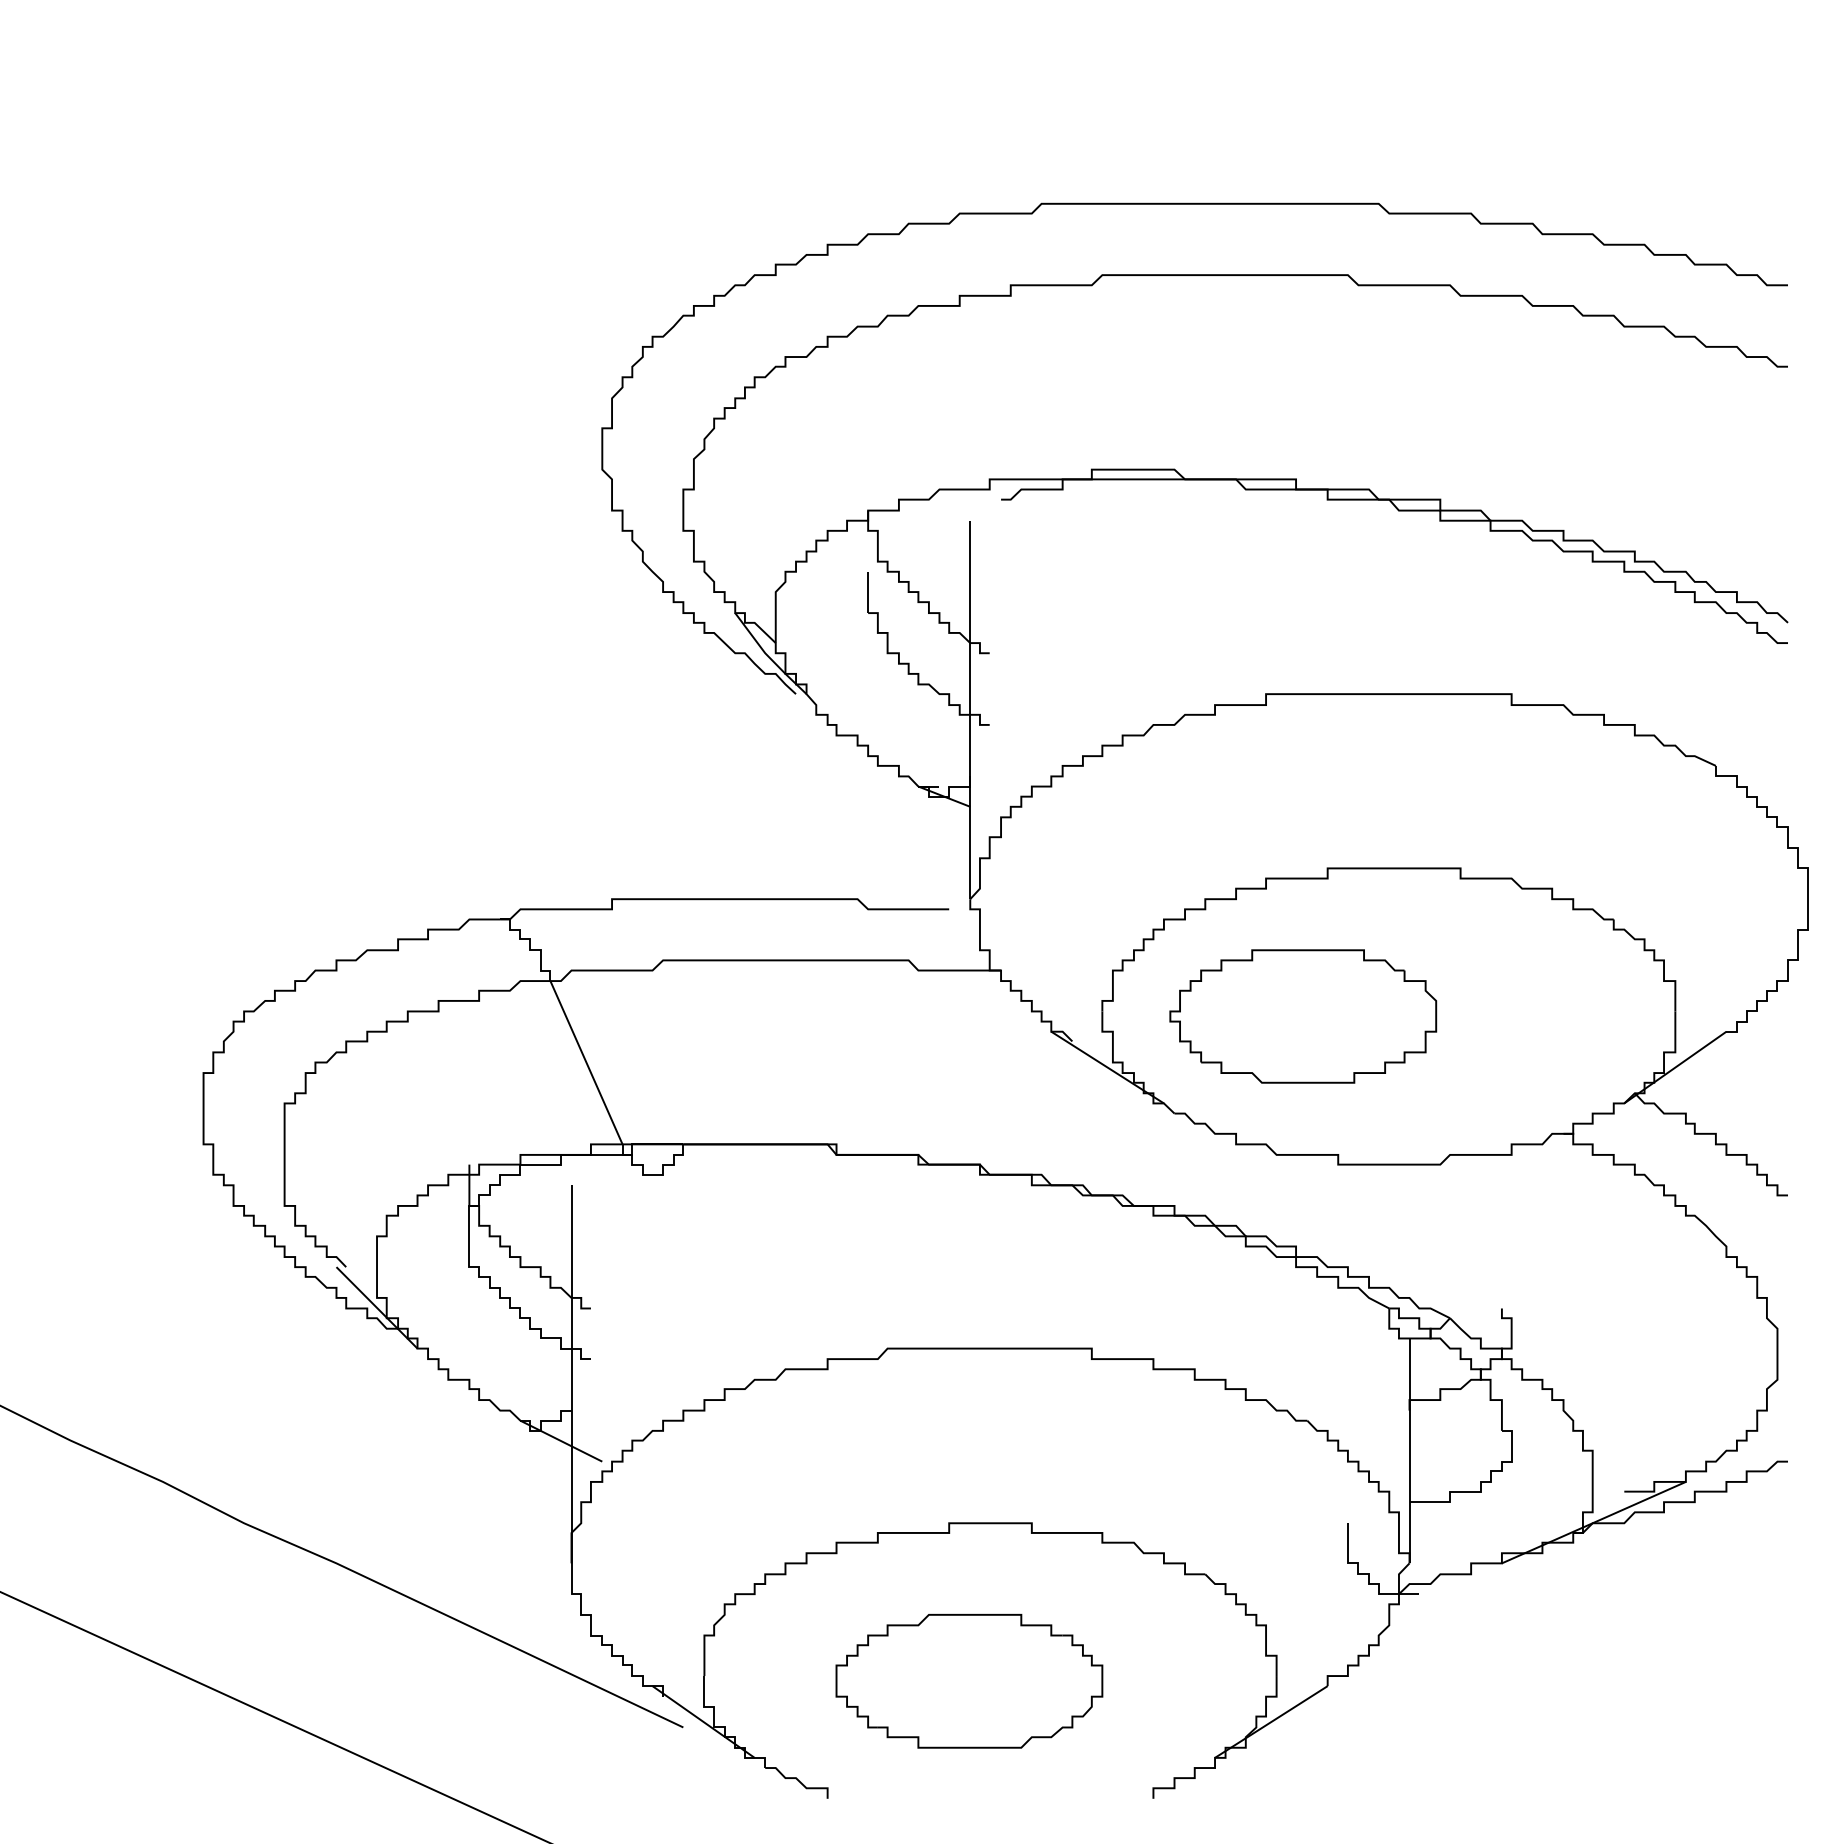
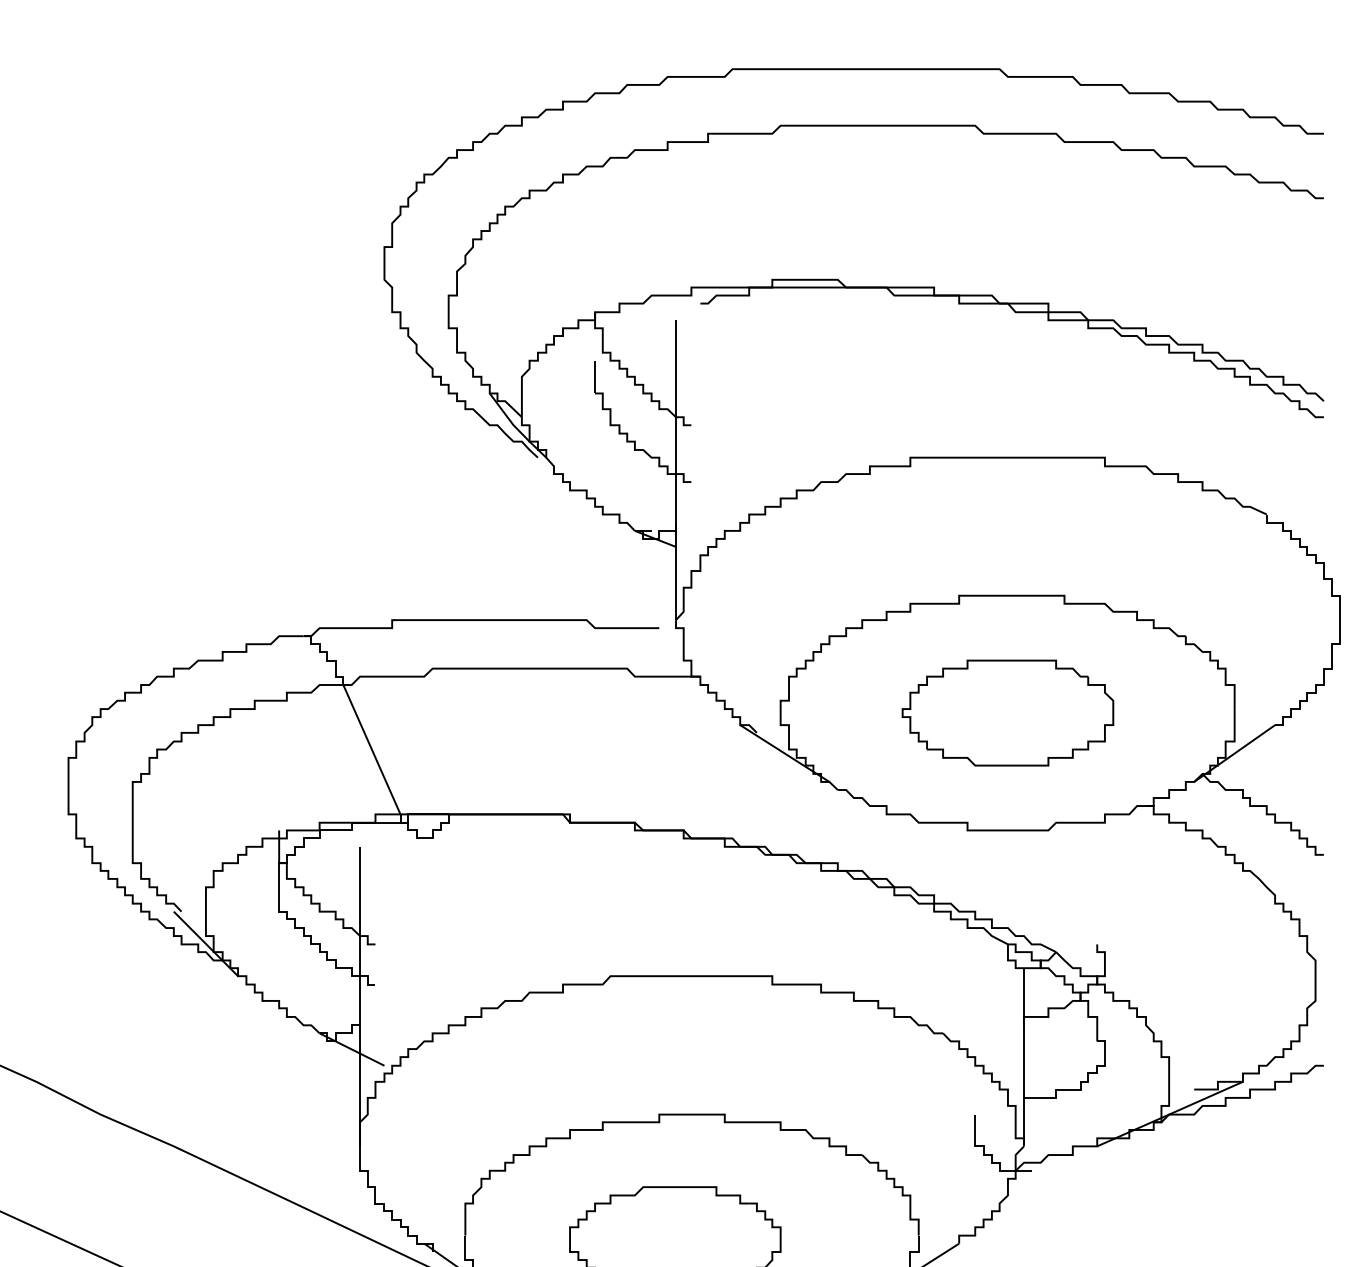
part: (1303, 1016) -> (1008, 713), moved

